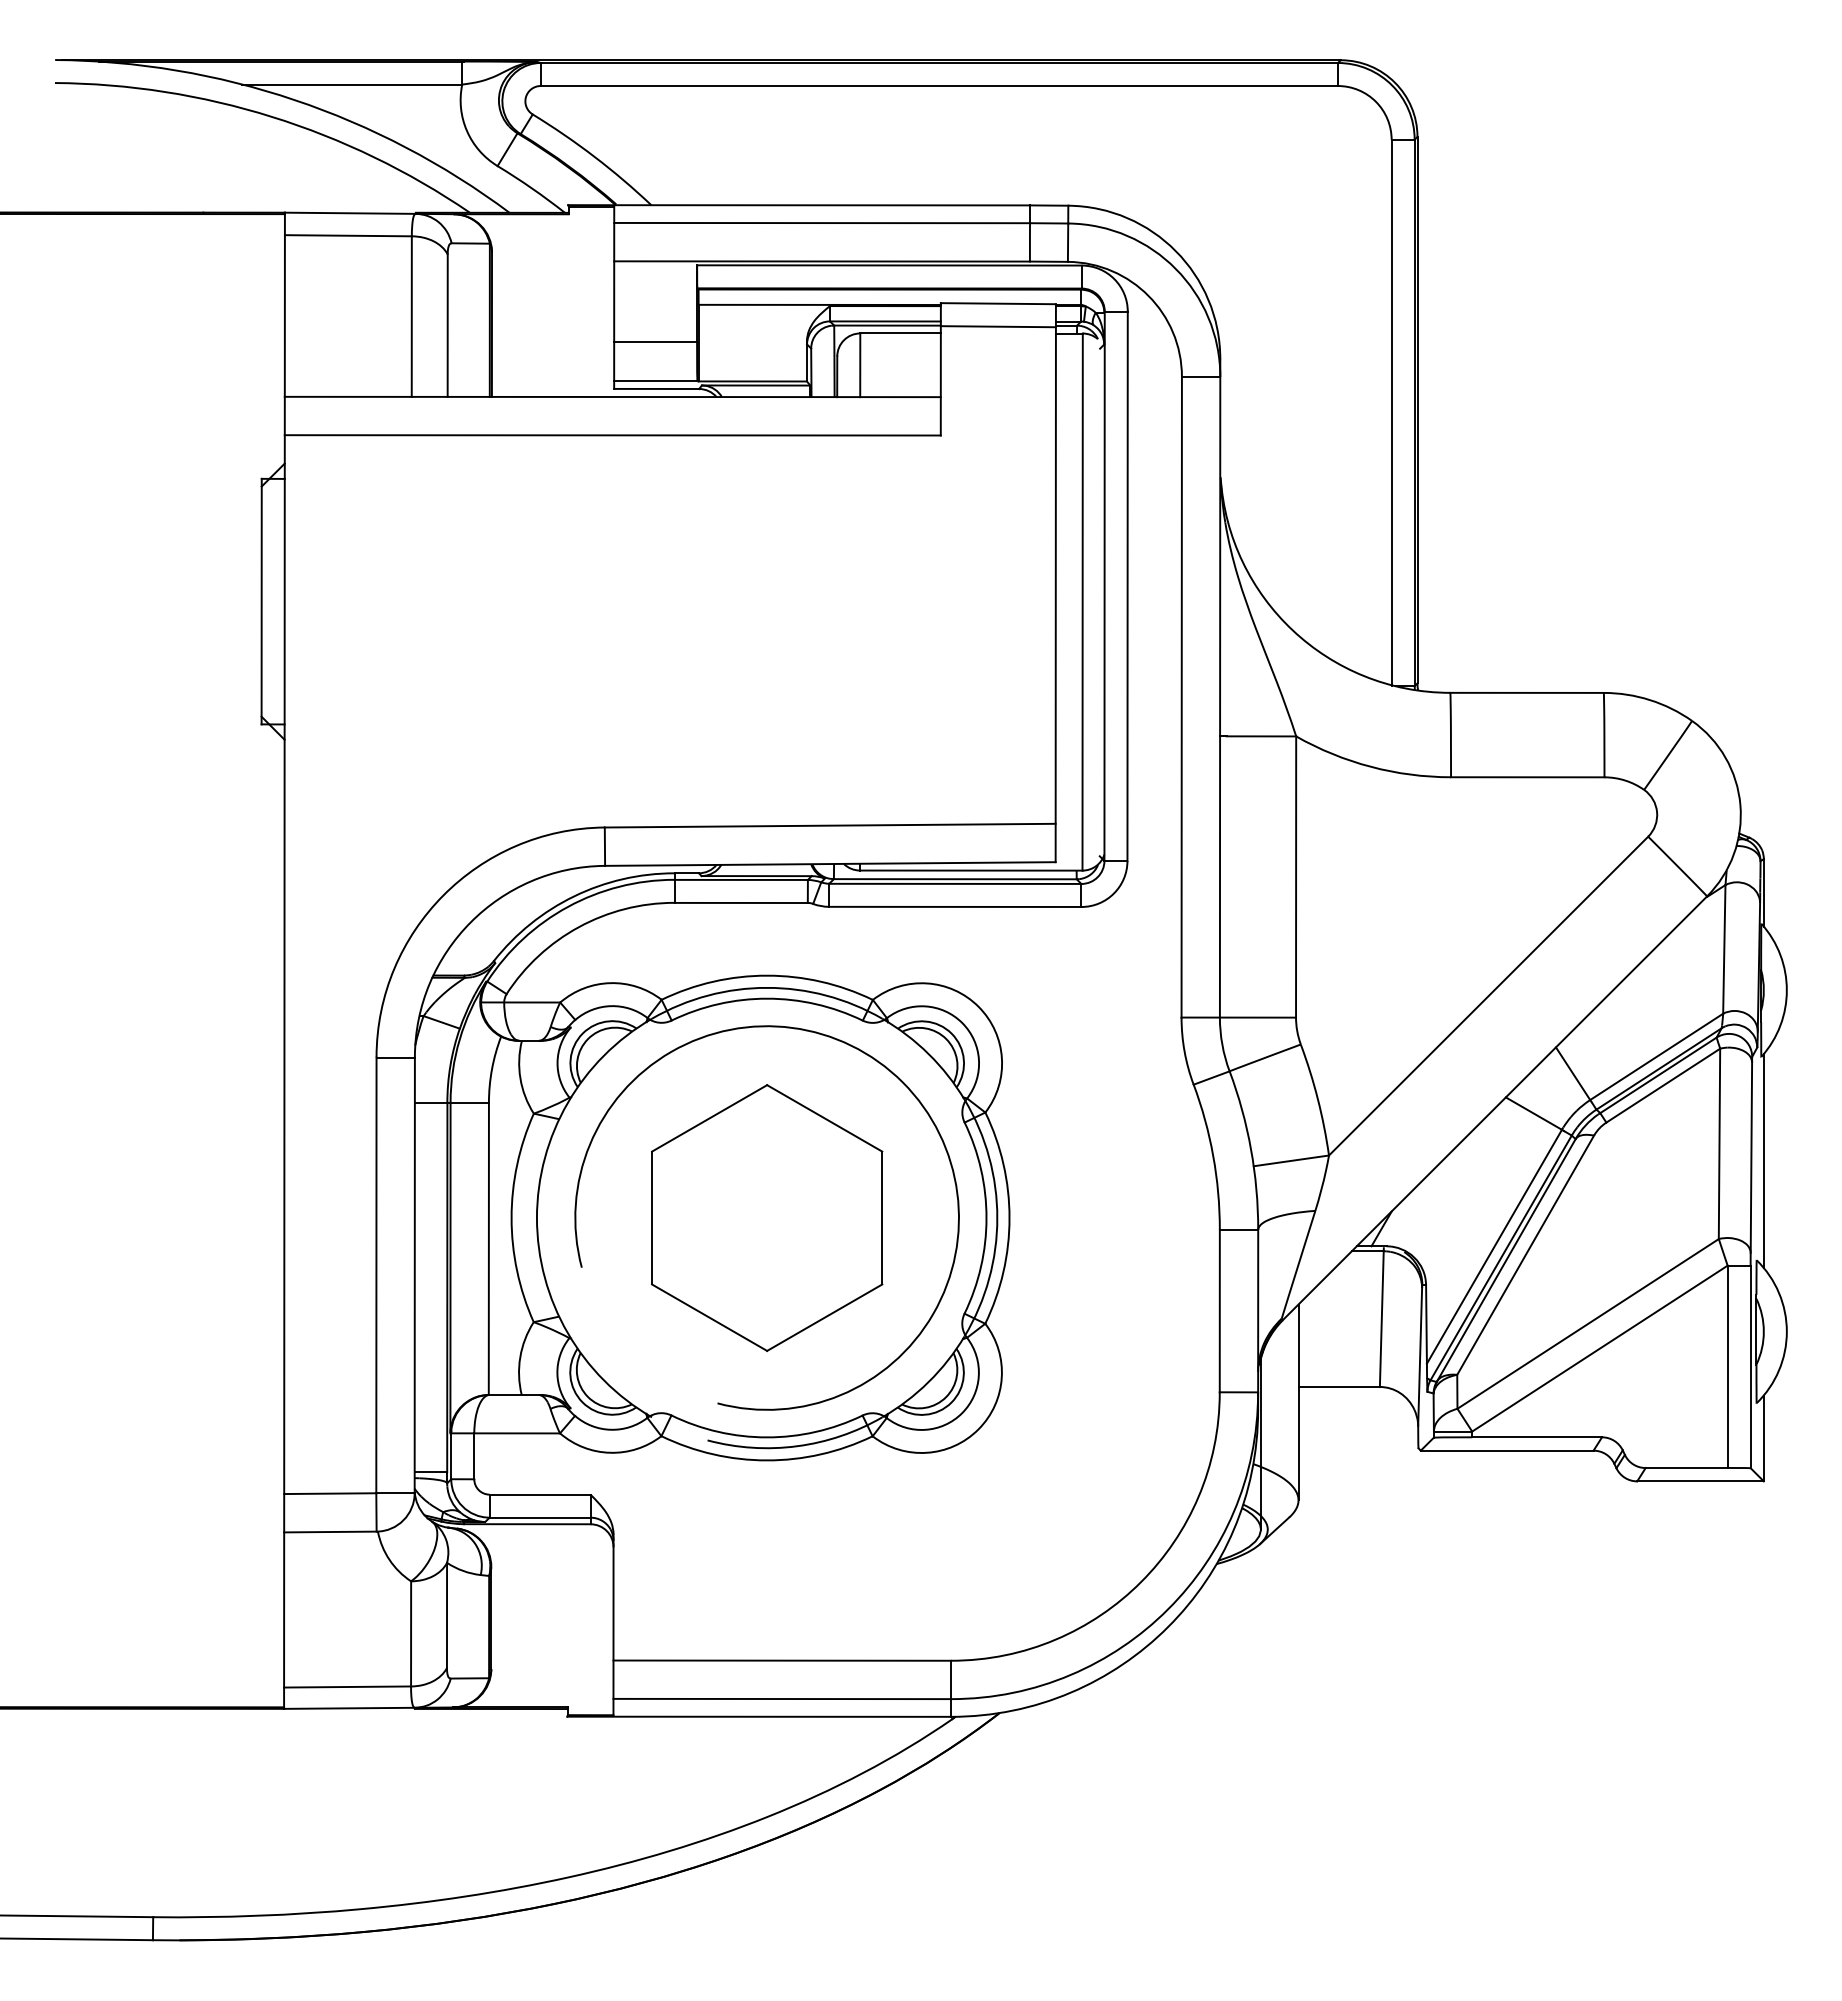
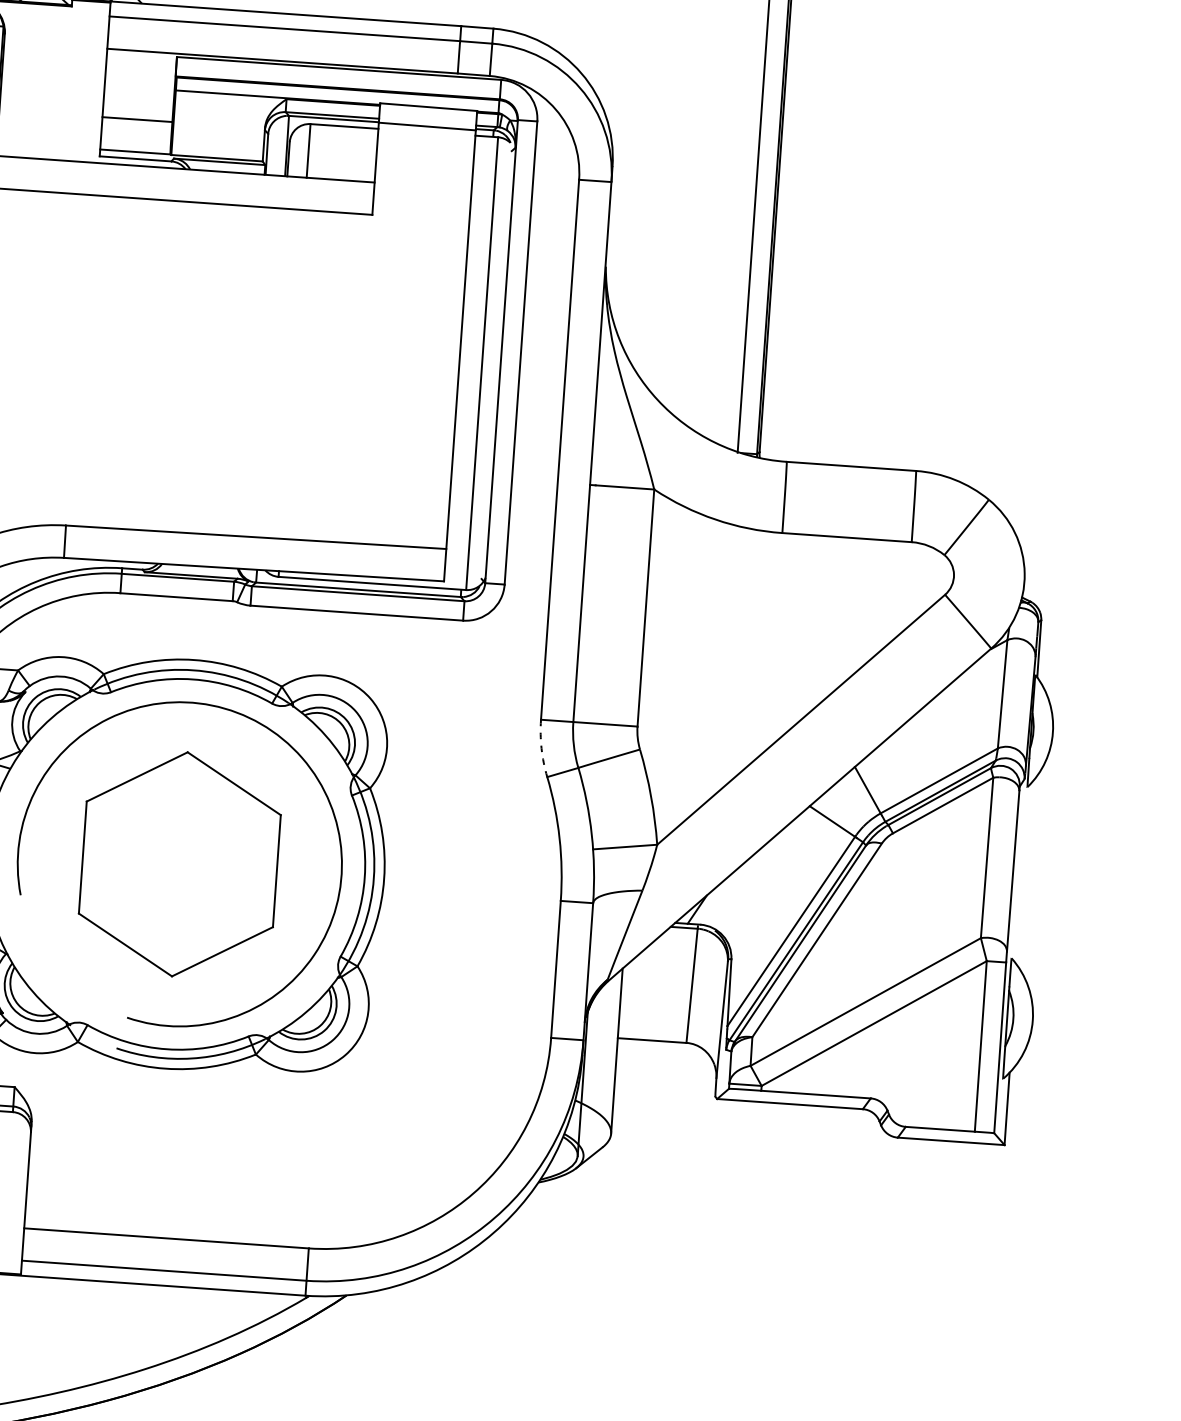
arc: (1184, 1051) -> (541, 748), solid -> dashed
line: (1763, 1160) -> (1023, 874), removed

